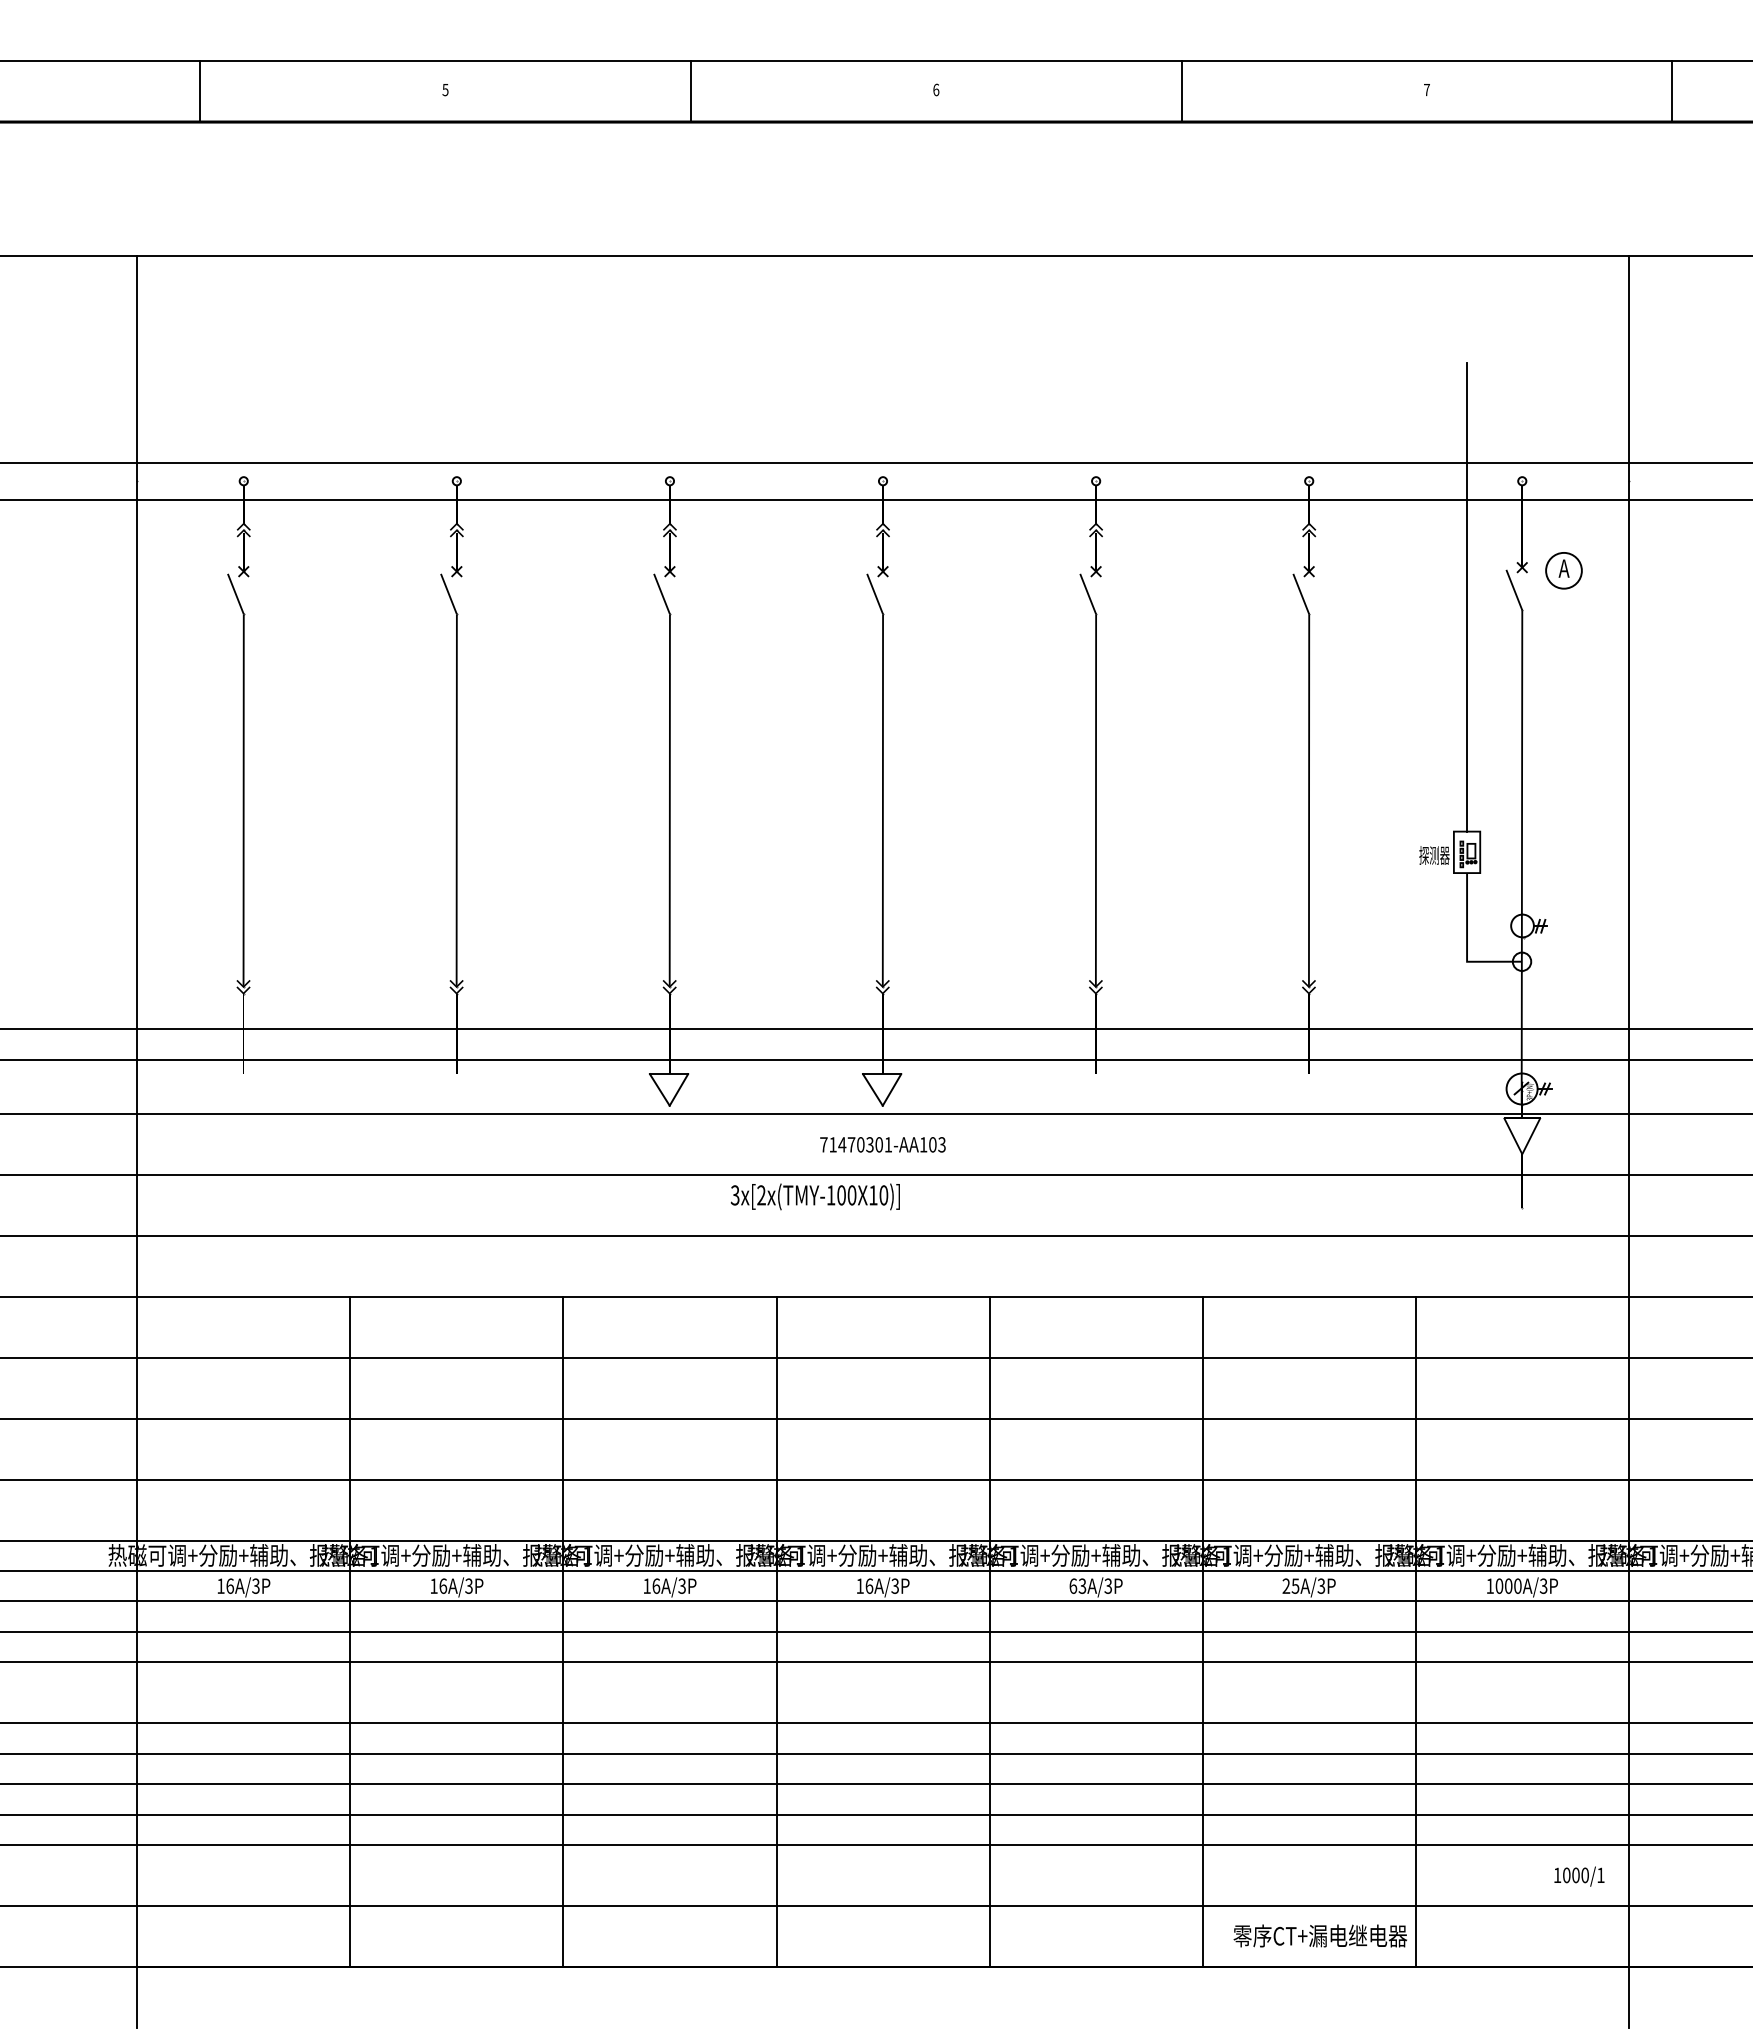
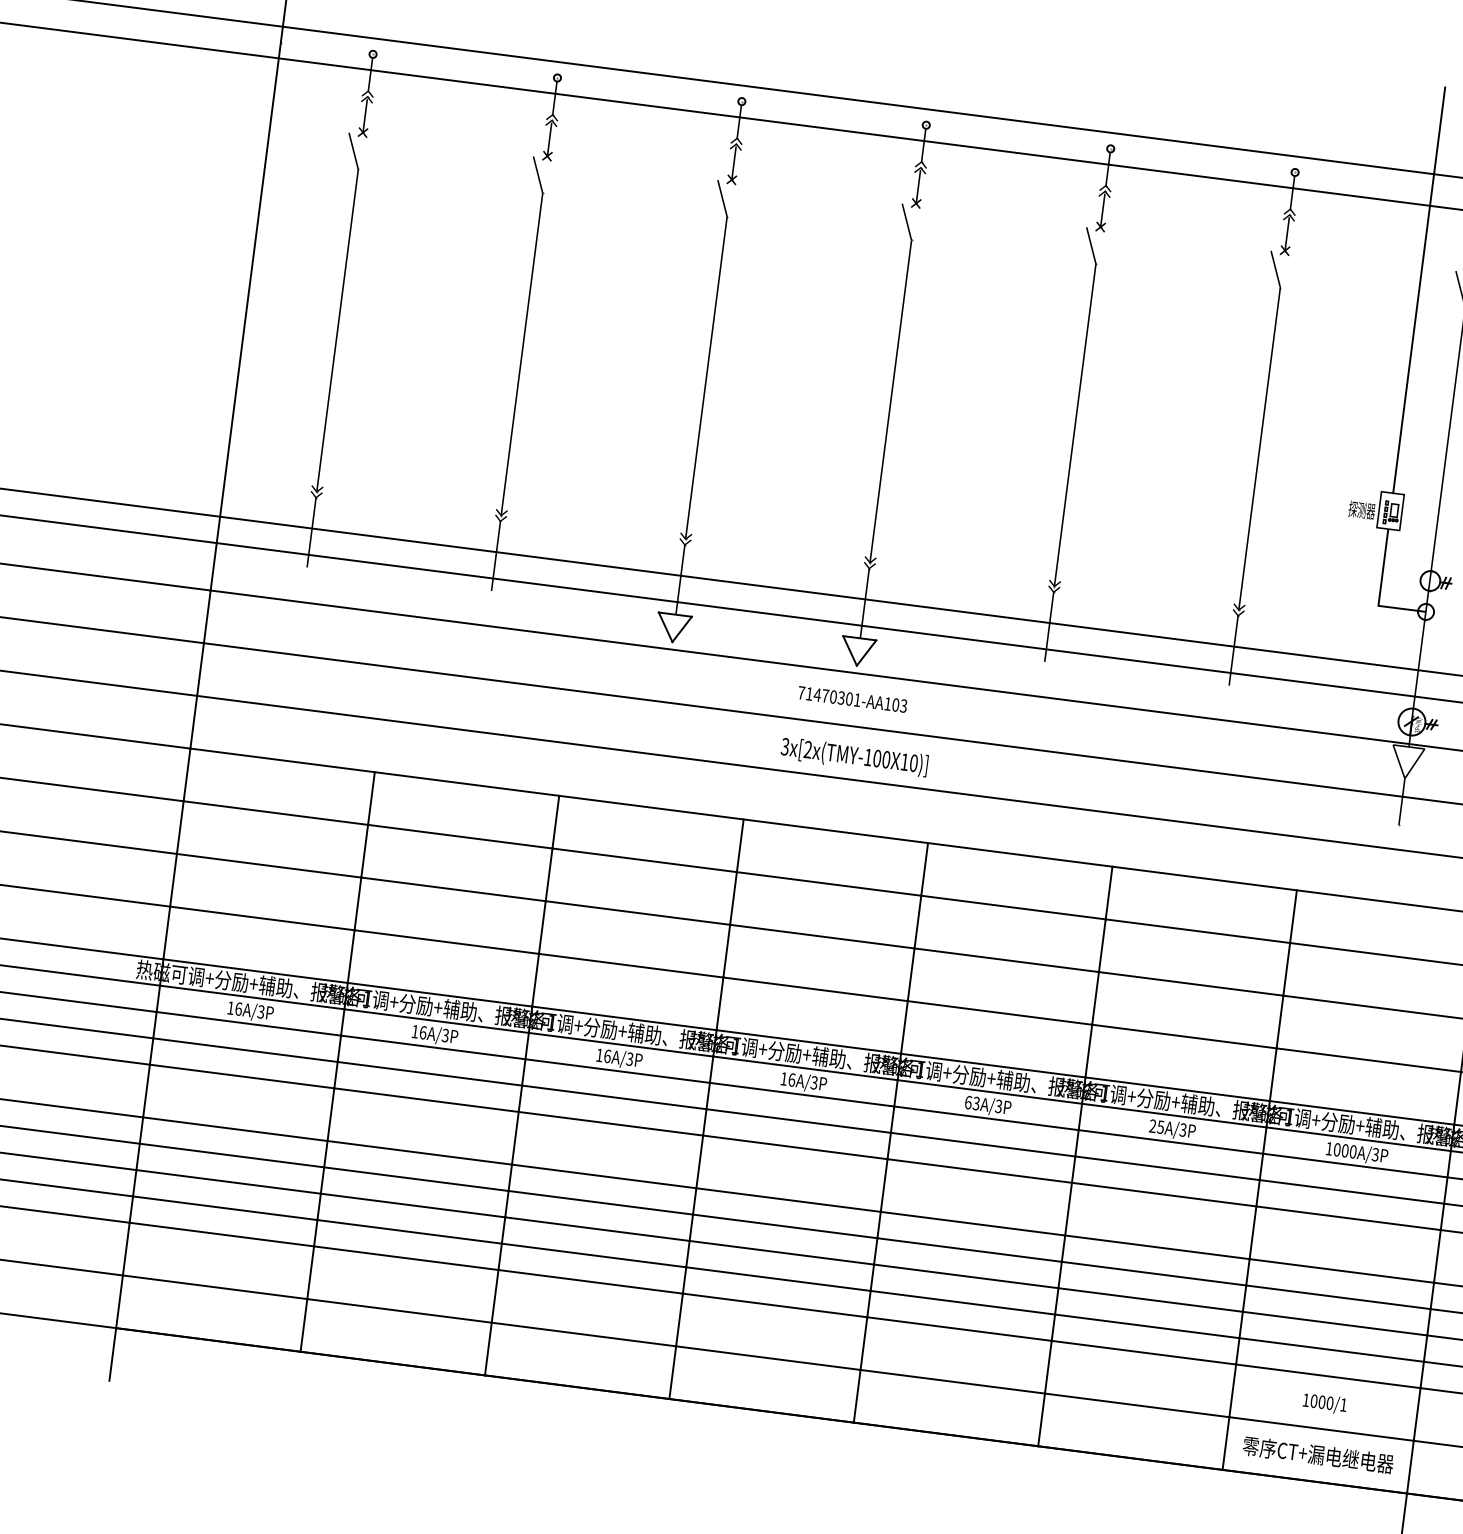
text: (814, 1196) -> (853, 756), moved
text: (1579, 1876) -> (1325, 1403), moved
text: (1319, 1935) -> (1317, 1454), moved

